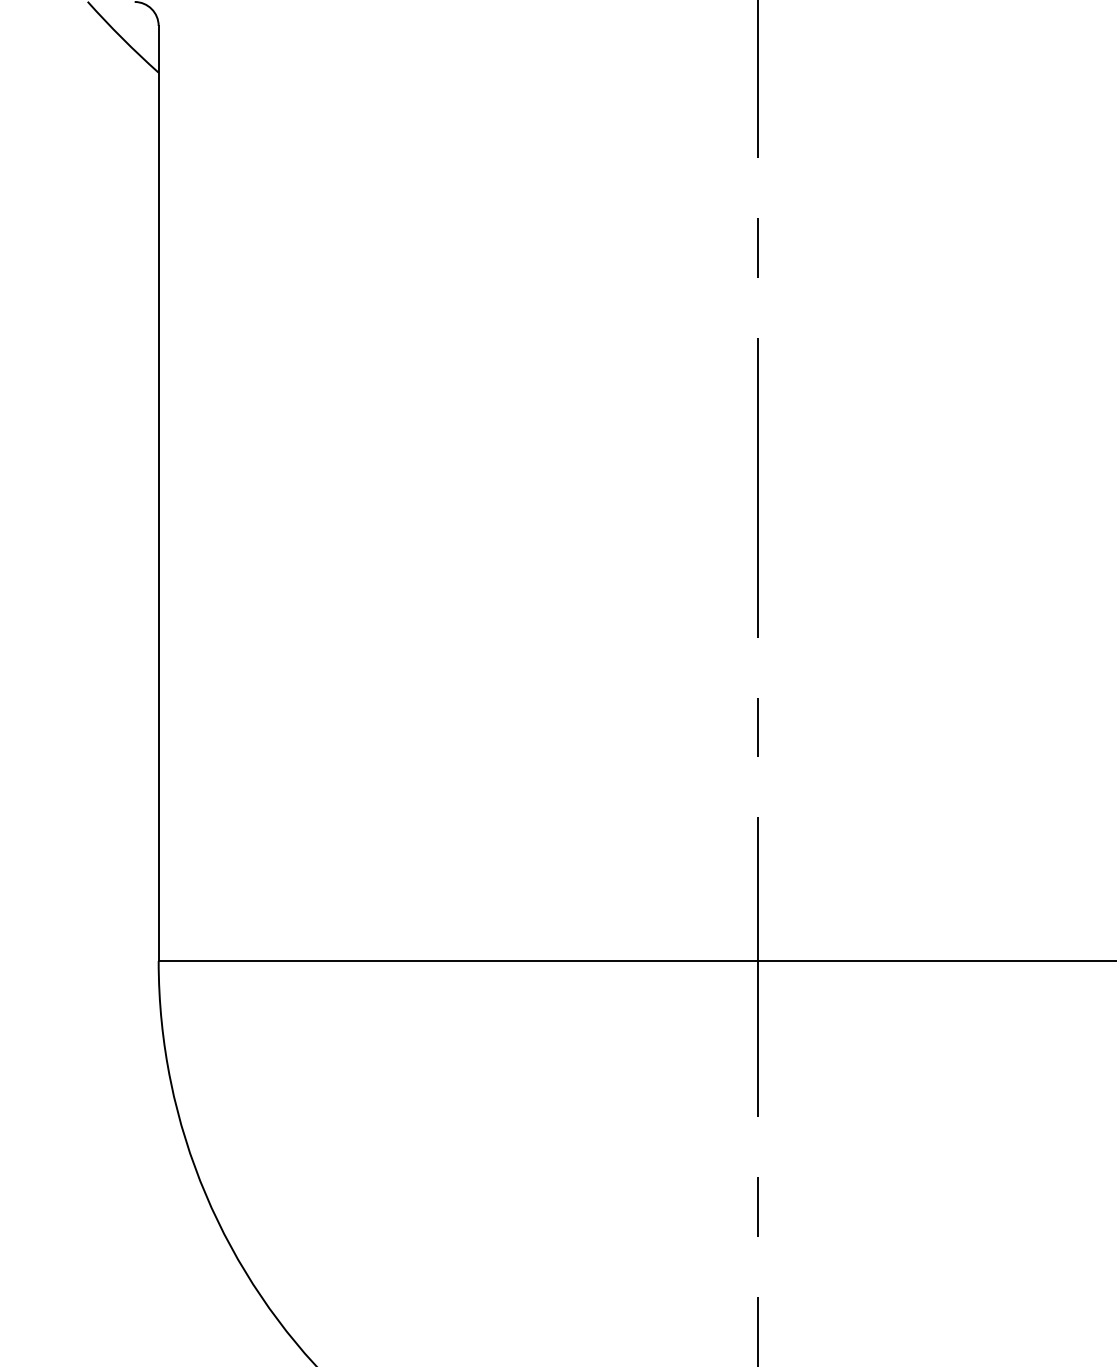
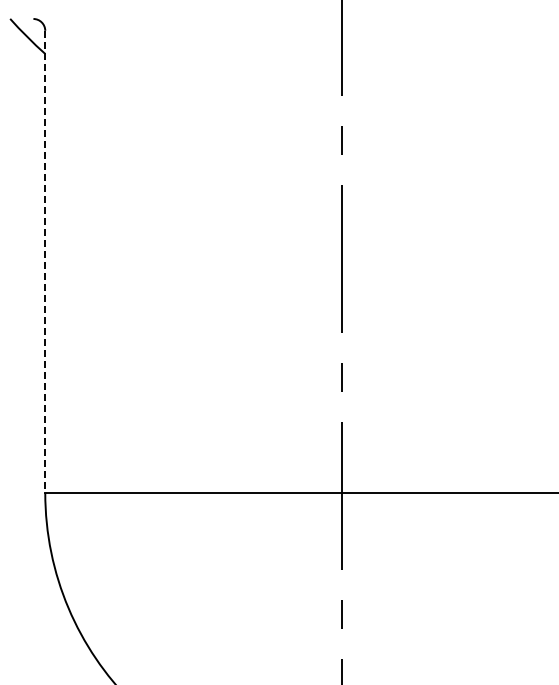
line: (159, 494) -> (45, 262), solid -> dashed

